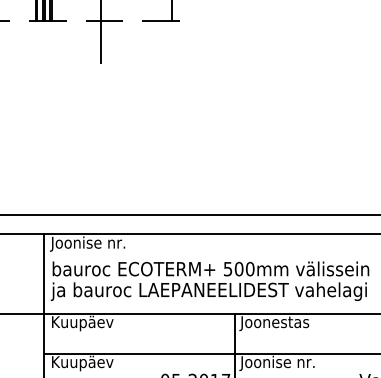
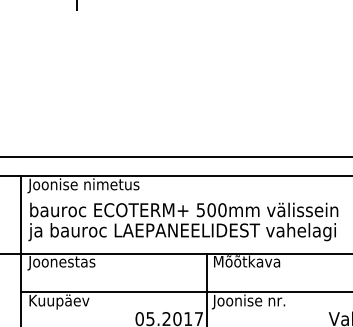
text: (140, 242) -> (115, 184), Joonise nr. -> Joonise nimetus
text: (84, 323) -> (61, 263), Kuupäev -> Joonestas
text: (274, 323) -> (246, 263), Joonestas -> Mõõtkava

